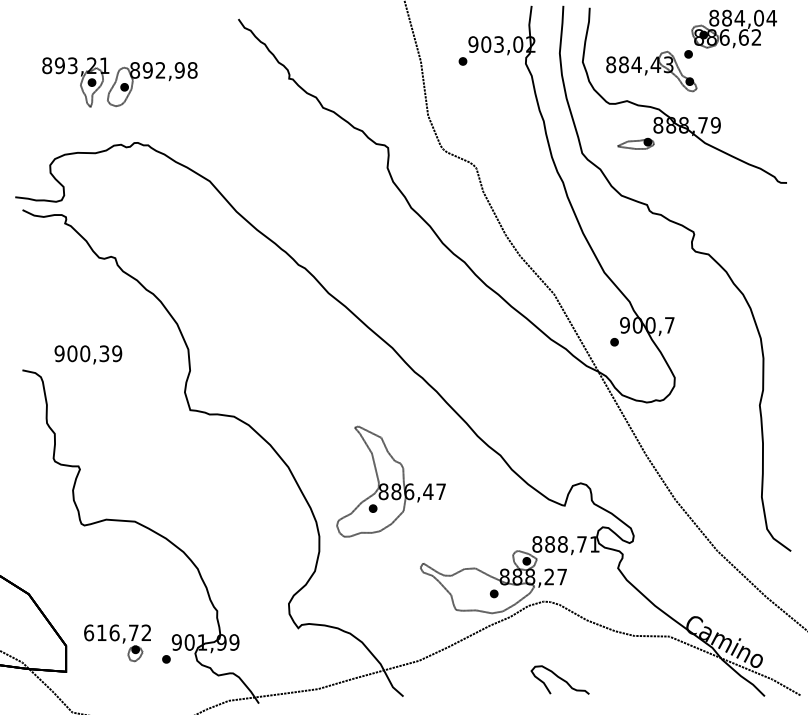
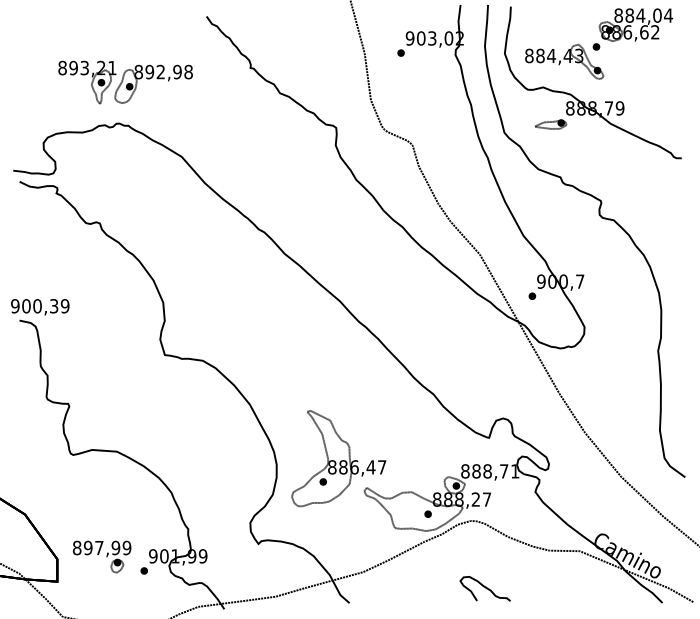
part: (119, 82) -> (125, 82), moved
text: (88, 354) -> (40, 306), moved
part: (390, 481) -> (338, 458), moved
text: (117, 632) -> (101, 547), 616,72 -> 897,99

